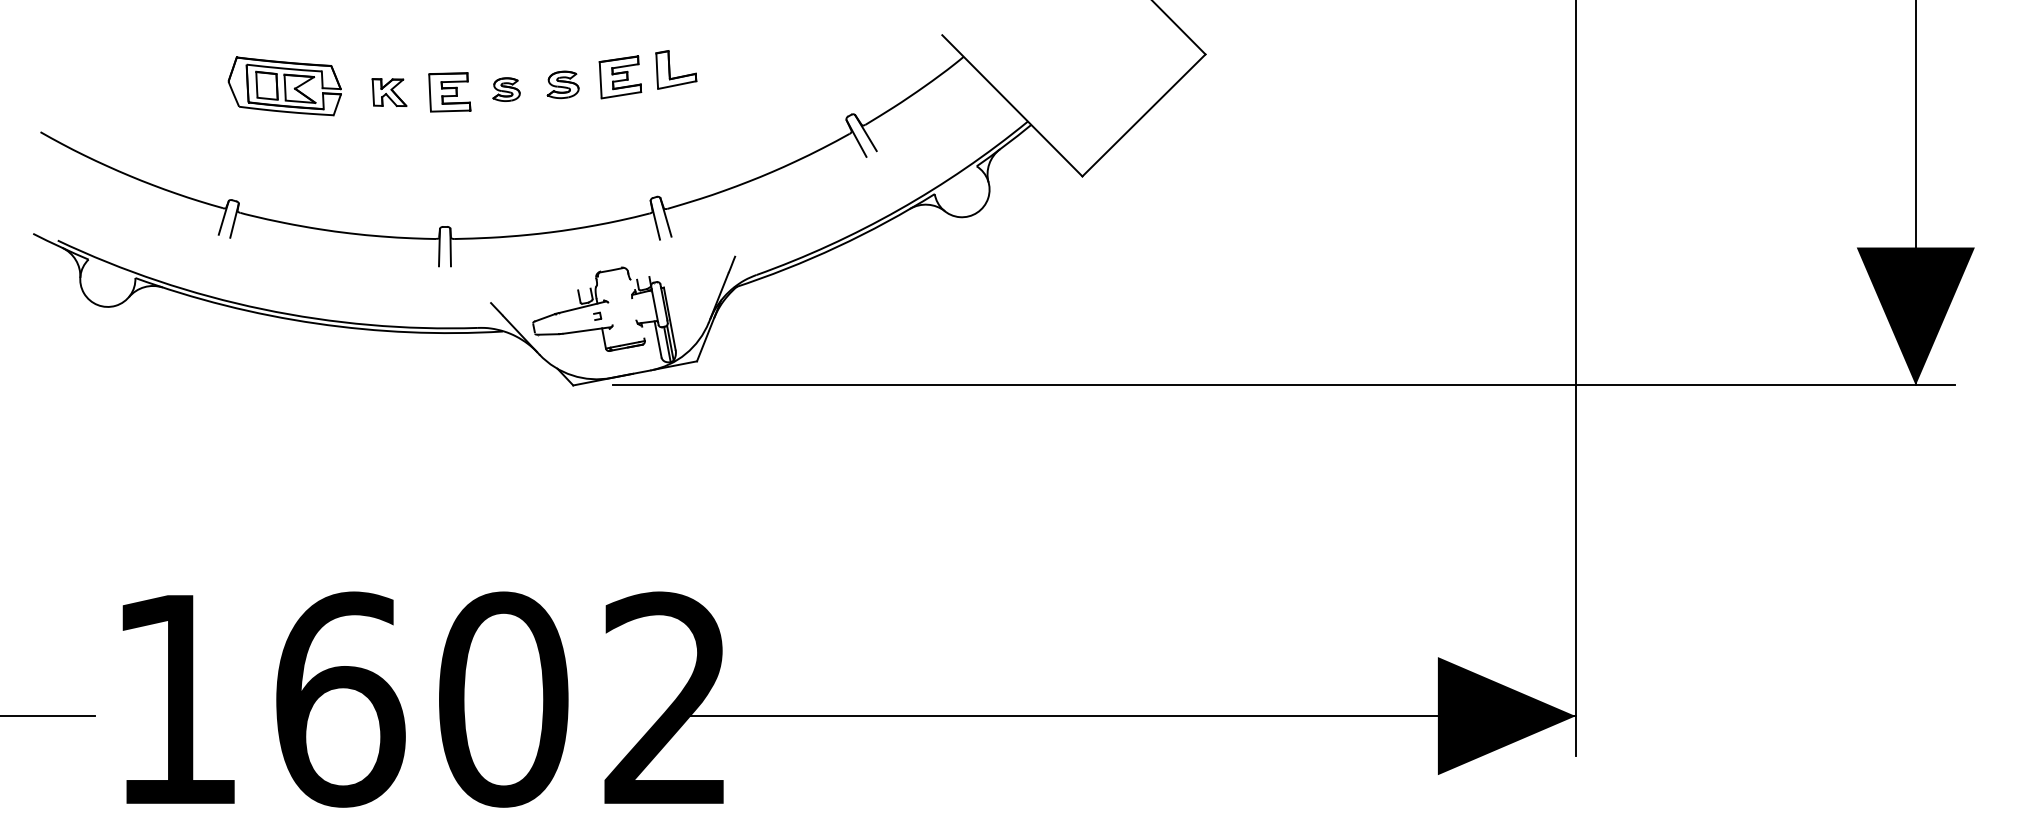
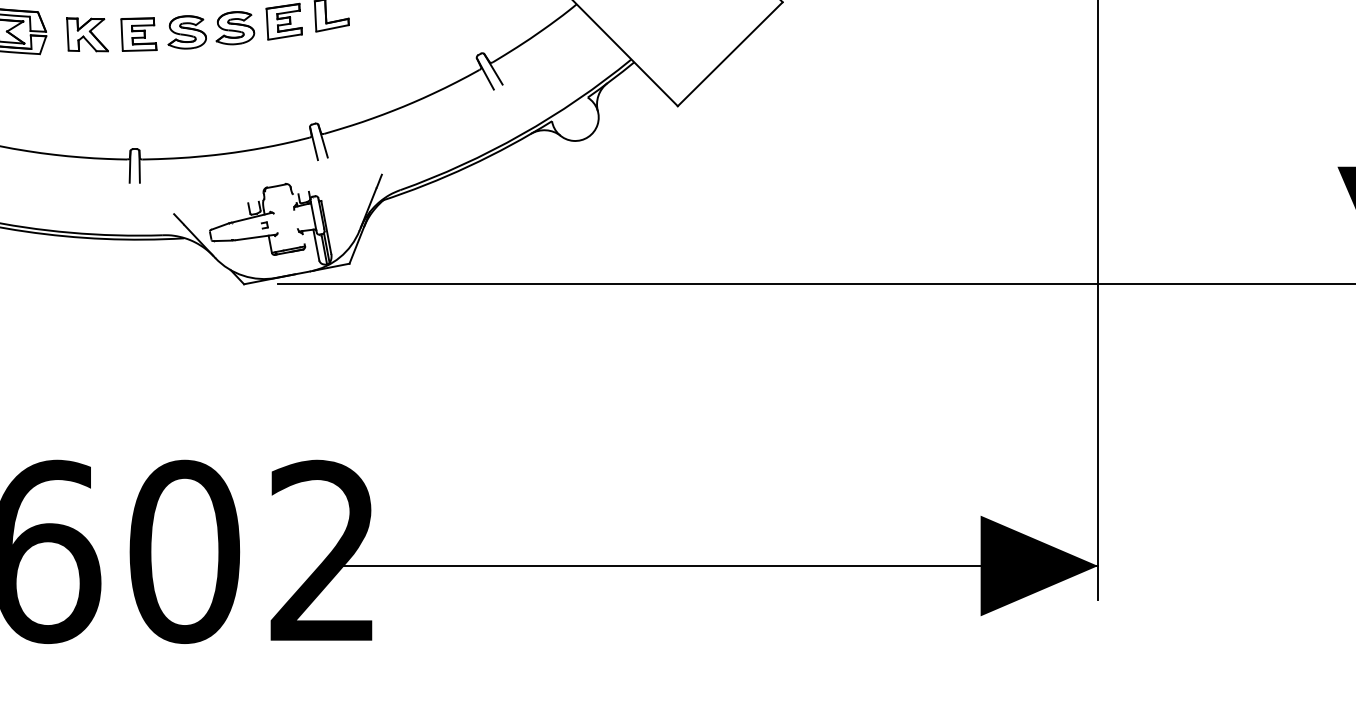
part: (563, 84) -> (235, 27), size x1.43
part: (506, 89) -> (187, 32), size x1.67
part: (389, 92) -> (87, 34), size x1.43

